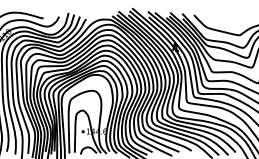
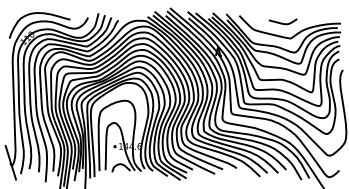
curve: (232, 21) -> (282, 22), added

